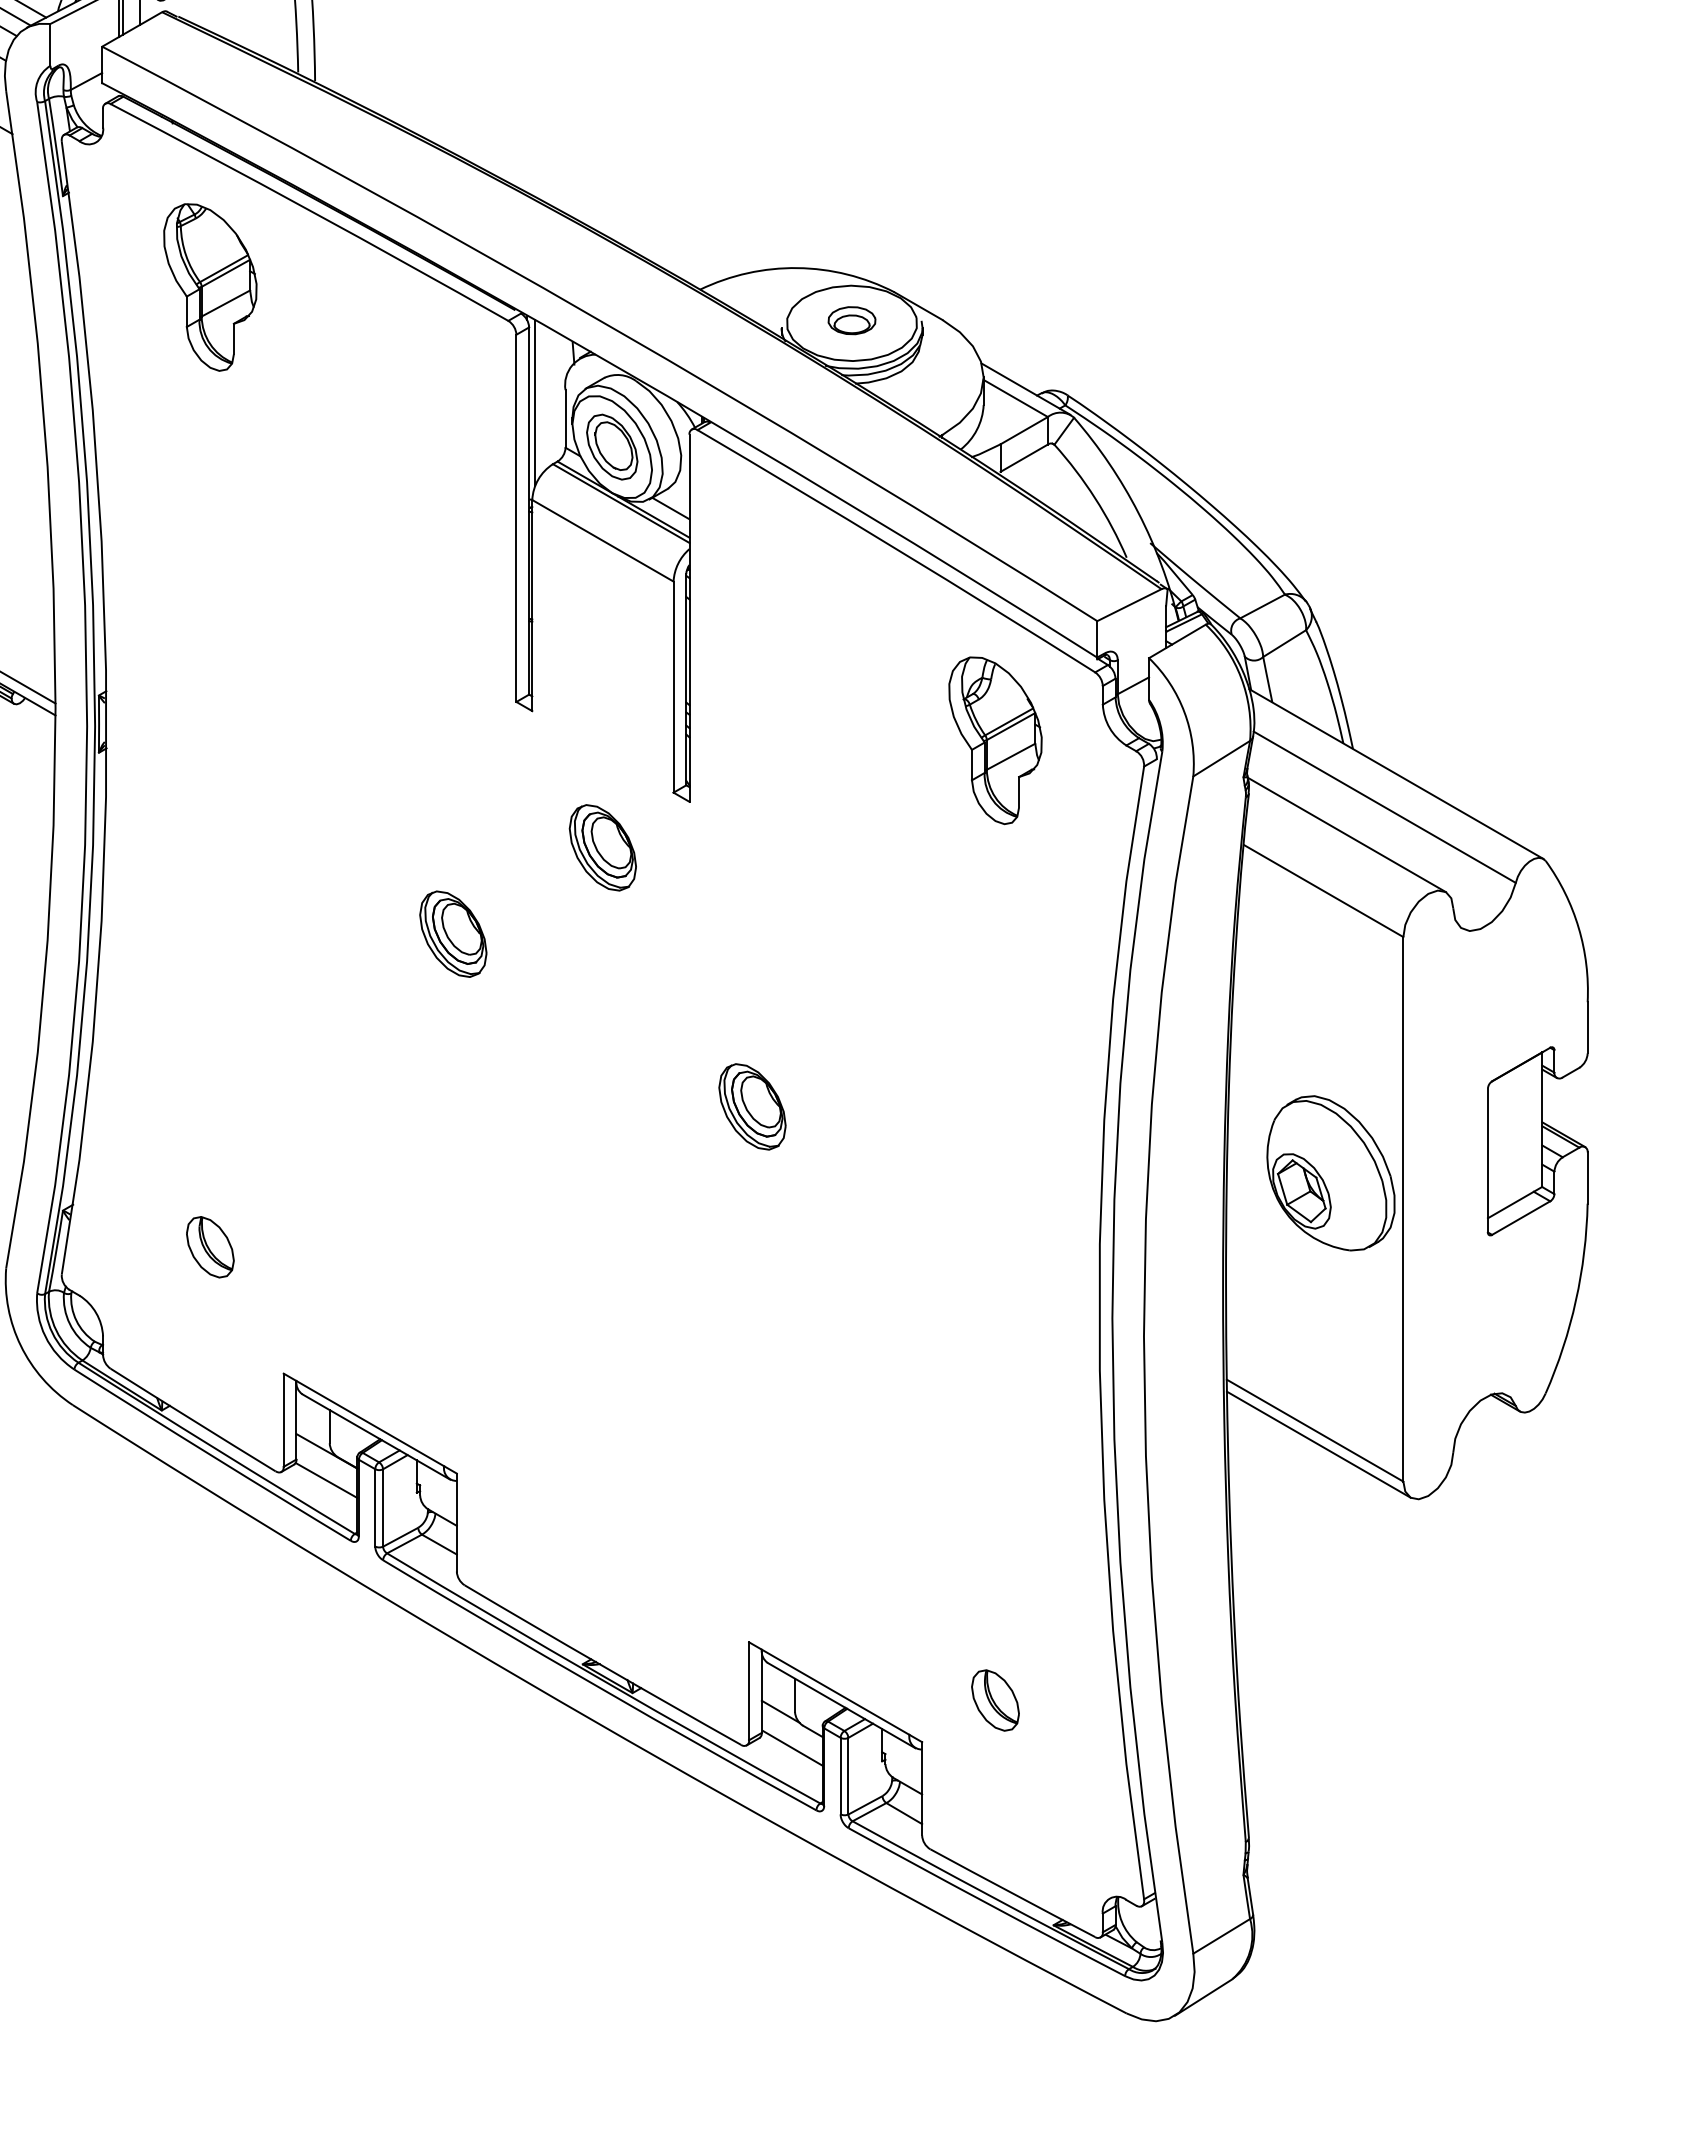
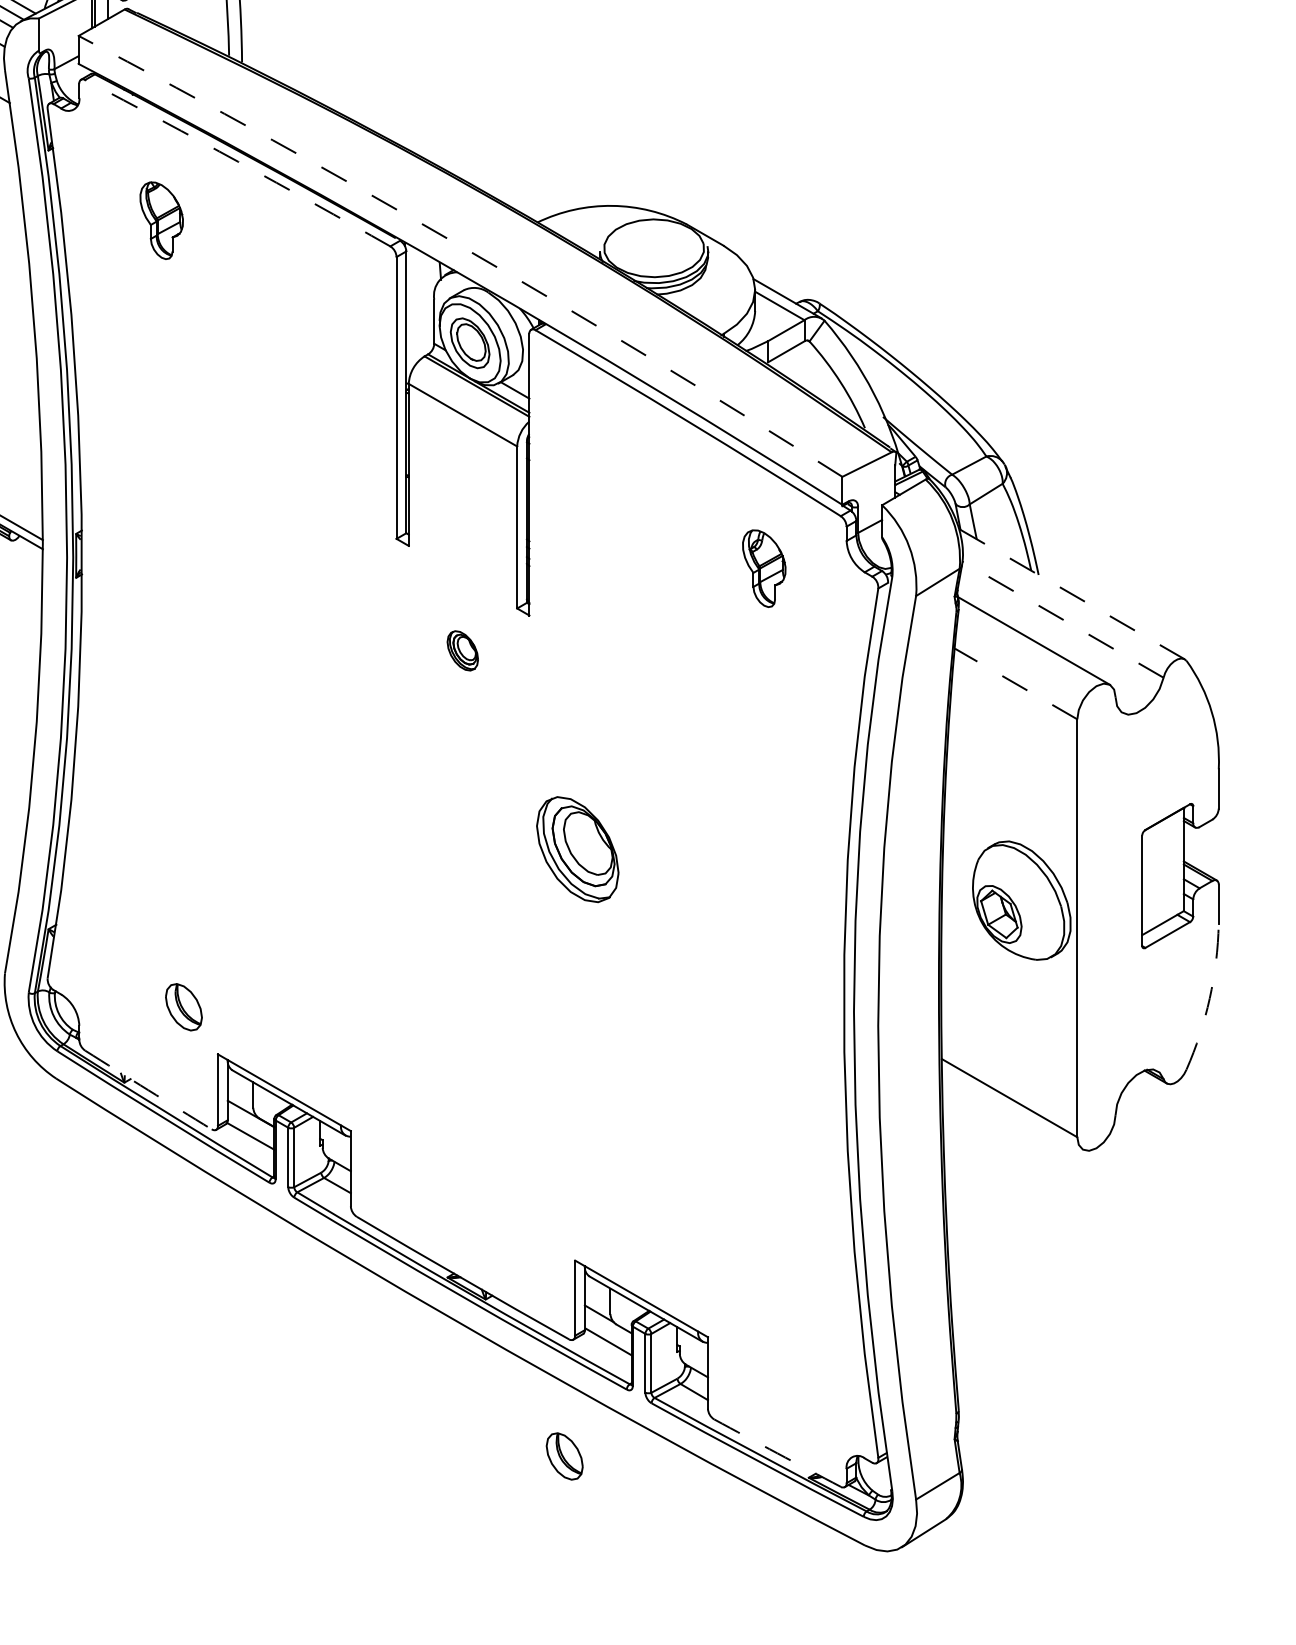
arc: (310, 210) -> (238, 161), solid -> dashed
part: (210, 287) -> (161, 220), size x0.6
part: (851, 320) -> (653, 246), removed
arc: (605, 323) -> (464, 248), solid -> dashed
line: (535, 402) -> (411, 309), removed
part: (995, 740) -> (764, 568), size x0.6
line: (1396, 774) -> (1072, 594), solid -> dashed
line: (1384, 807) -> (1062, 619), solid -> dashed
part: (602, 847) -> (462, 650), size x0.6
line: (1323, 890) -> (1016, 683), solid -> dashed
part: (453, 933) -> (348, 716), removed
part: (752, 1106) -> (577, 849), size x1.6
part: (210, 1247) -> (184, 1007), moved
arc: (1575, 1300) -> (1209, 998), solid -> dashed
arc: (192, 1420) -> (147, 1090), solid -> dashed
line: (1318, 1444) -> (1012, 1108), removed
part: (995, 1700) -> (564, 1456), moved
arc: (1012, 1893) -> (777, 1453), solid -> dashed

